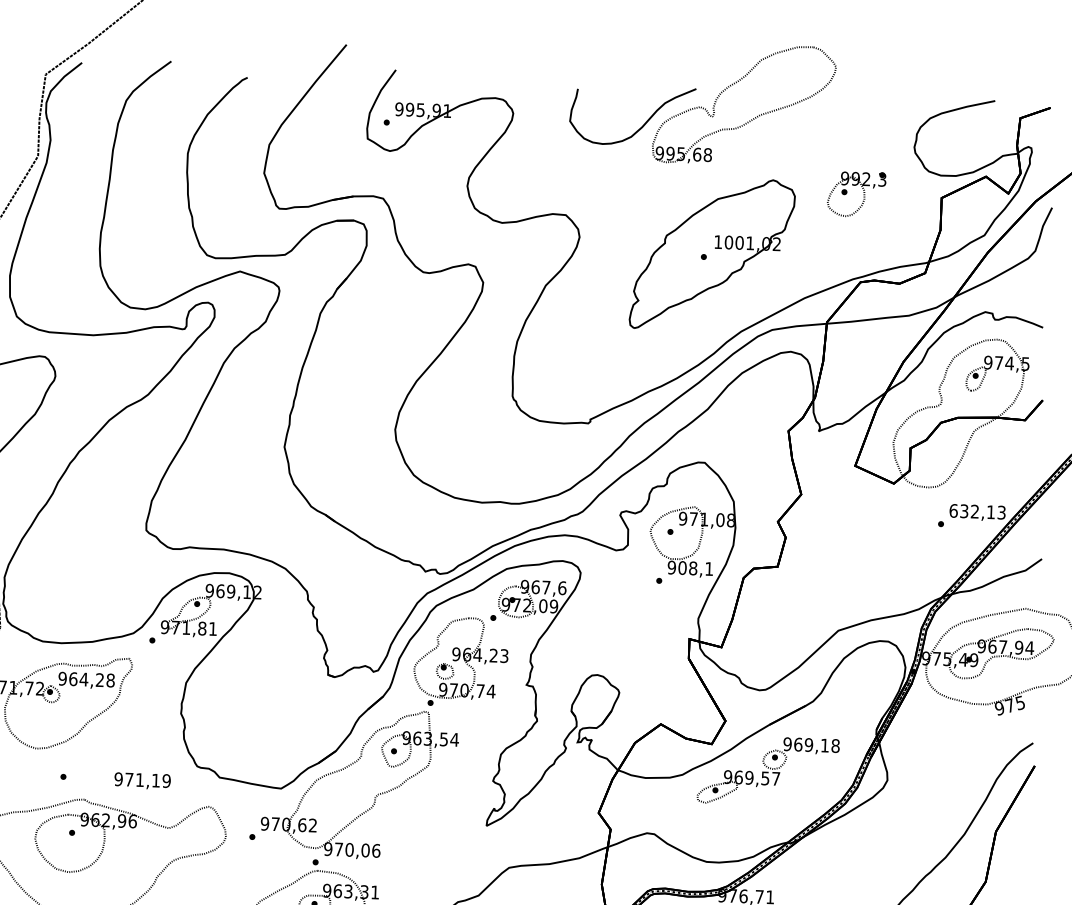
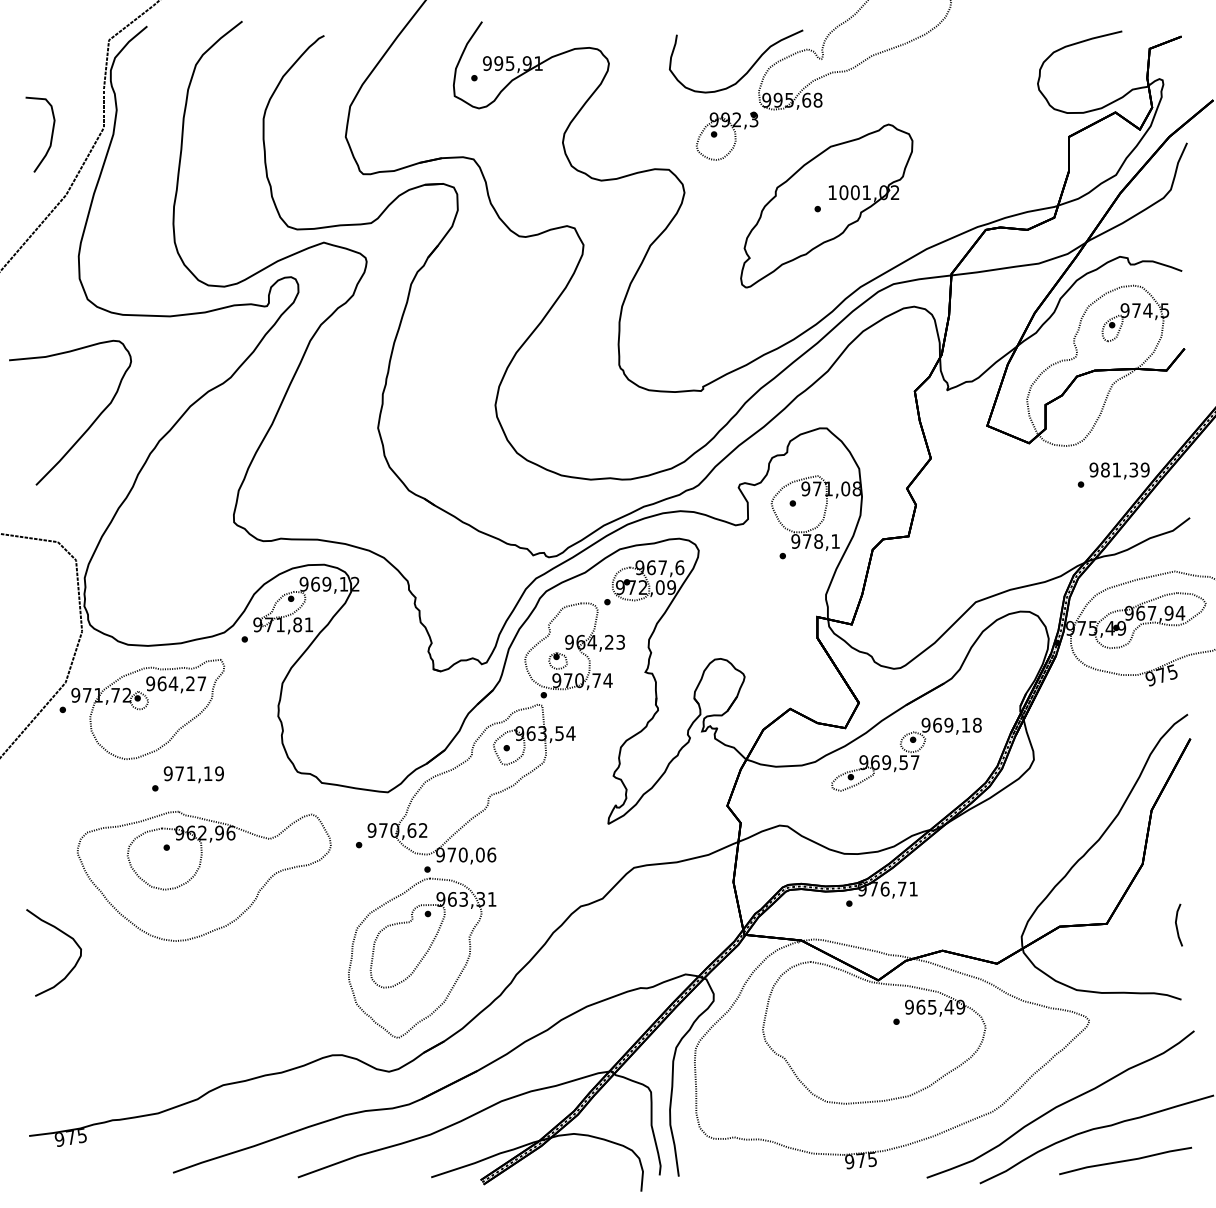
part: (863, 192) -> (734, 134), moved
text: (977, 511) -> (1119, 469), 632,13 -> 981,39
text: (681, 568) -> (806, 541), 908,1 -> 978,1
text: (110, 680) -> (201, 683), 964,28 -> 964,27
text: (142, 780) -> (193, 774), moved

